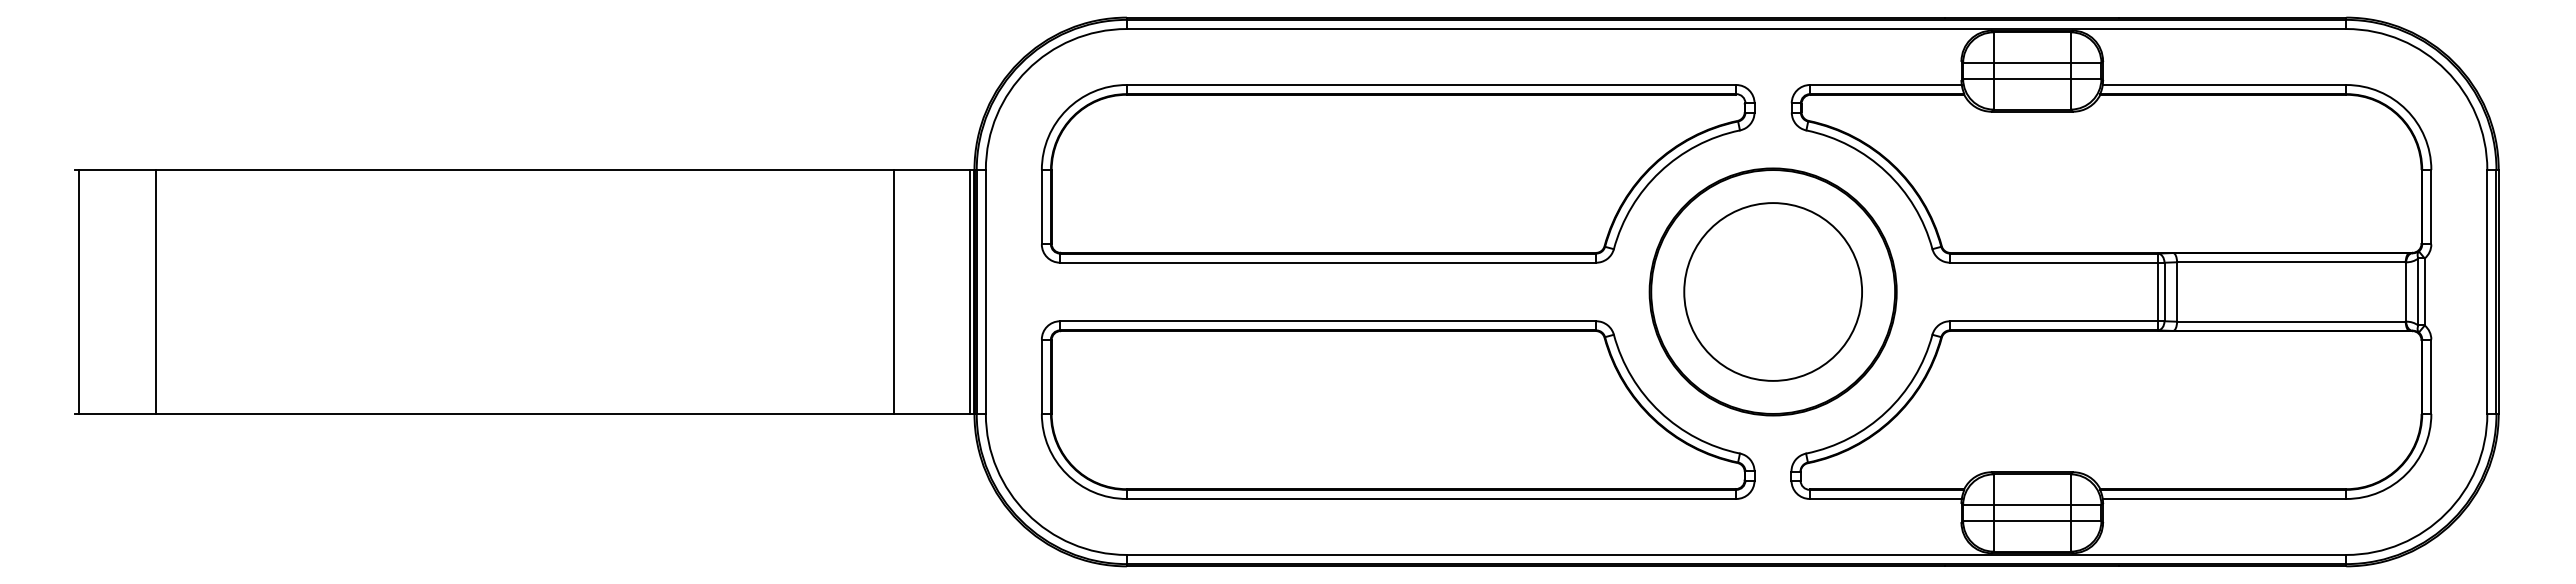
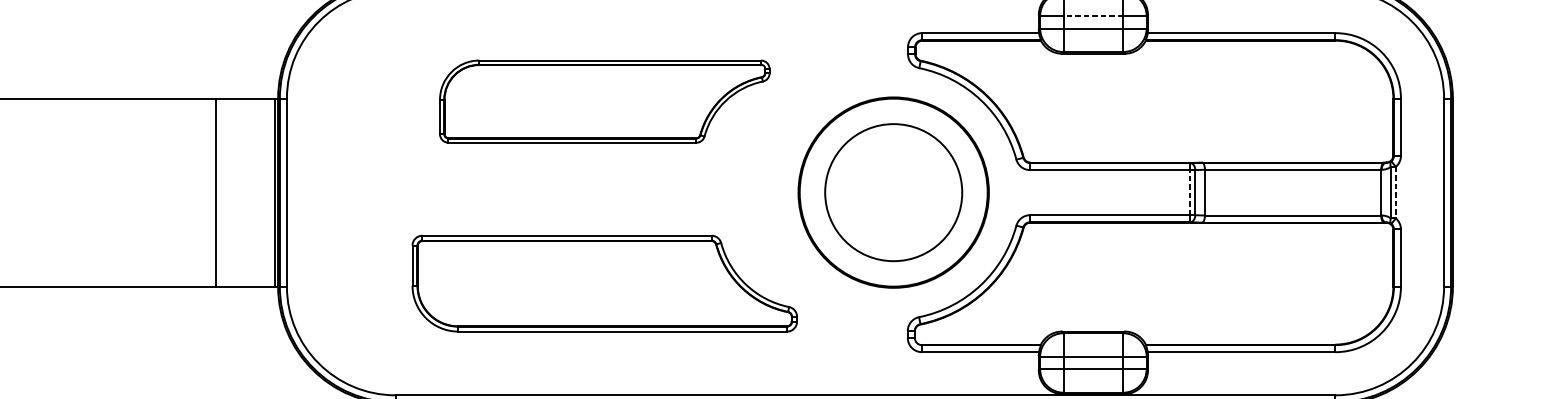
line: (2032, 62) -> (1093, 15), solid -> dashed
part: (1398, 173) -> (604, 101), size x0.6
line: (2158, 291) -> (1190, 192), solid -> dashed
line: (2424, 291) -> (1395, 192), solid -> dashed
part: (1398, 409) -> (604, 283), size x0.7

